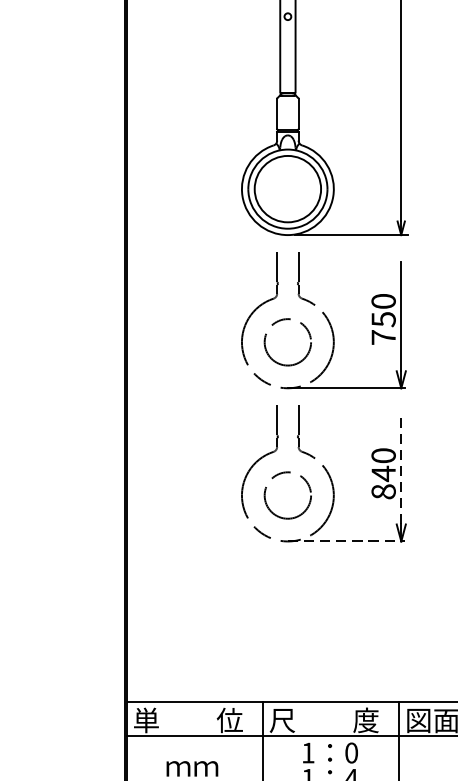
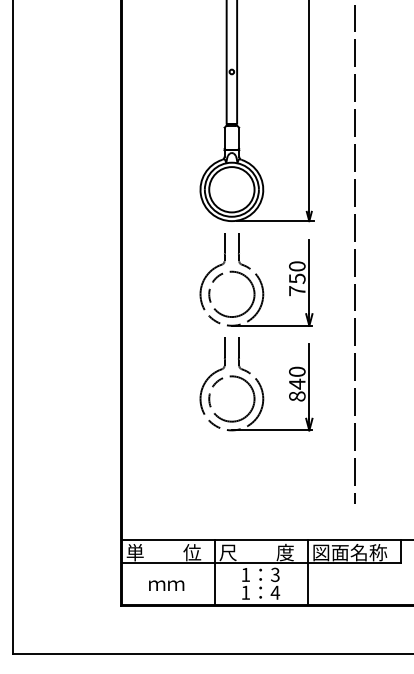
circle: (287, 342) -> (231, 294), size x1.43
line: (401, 469) -> (309, 381), dashed -> solid
circle: (287, 494) -> (231, 398), size x1.43
line: (345, 541) -> (271, 430), dashed -> solid
text: (351, 752) -> (275, 574), 0 -> 3

